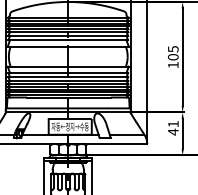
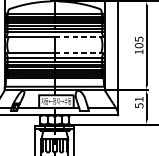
line: (99, 46) -> (79, 37), solid -> dashed
line: (99, 66) -> (79, 53), solid -> dashed
text: (173, 131) -> (139, 105), 41 -> 51

